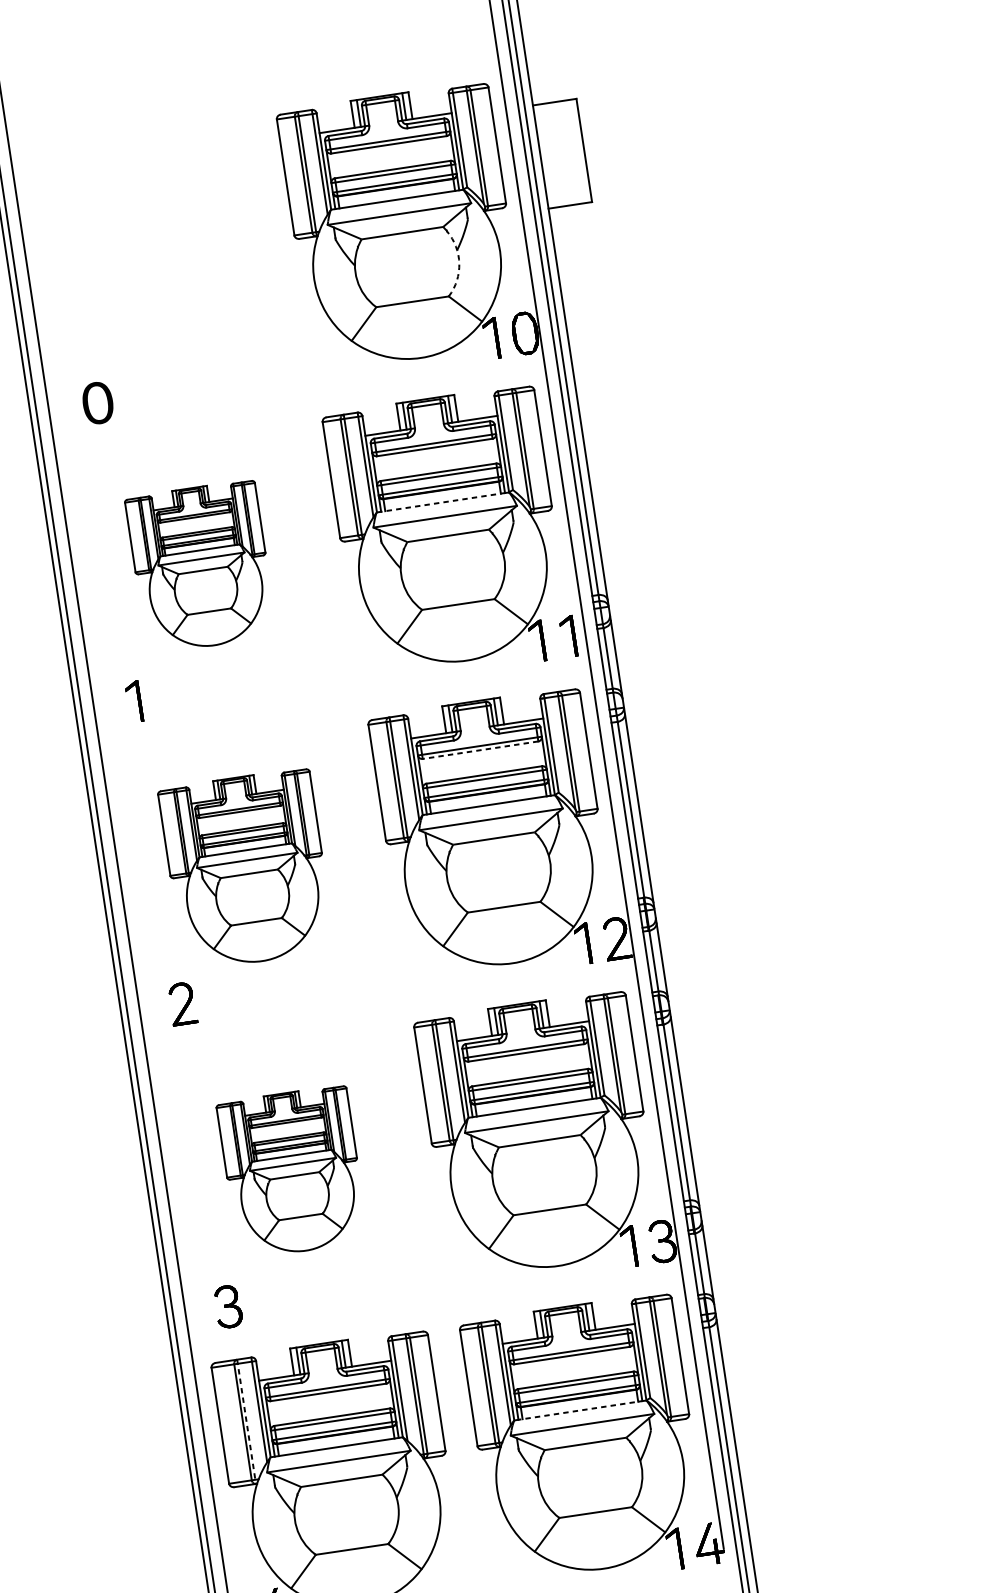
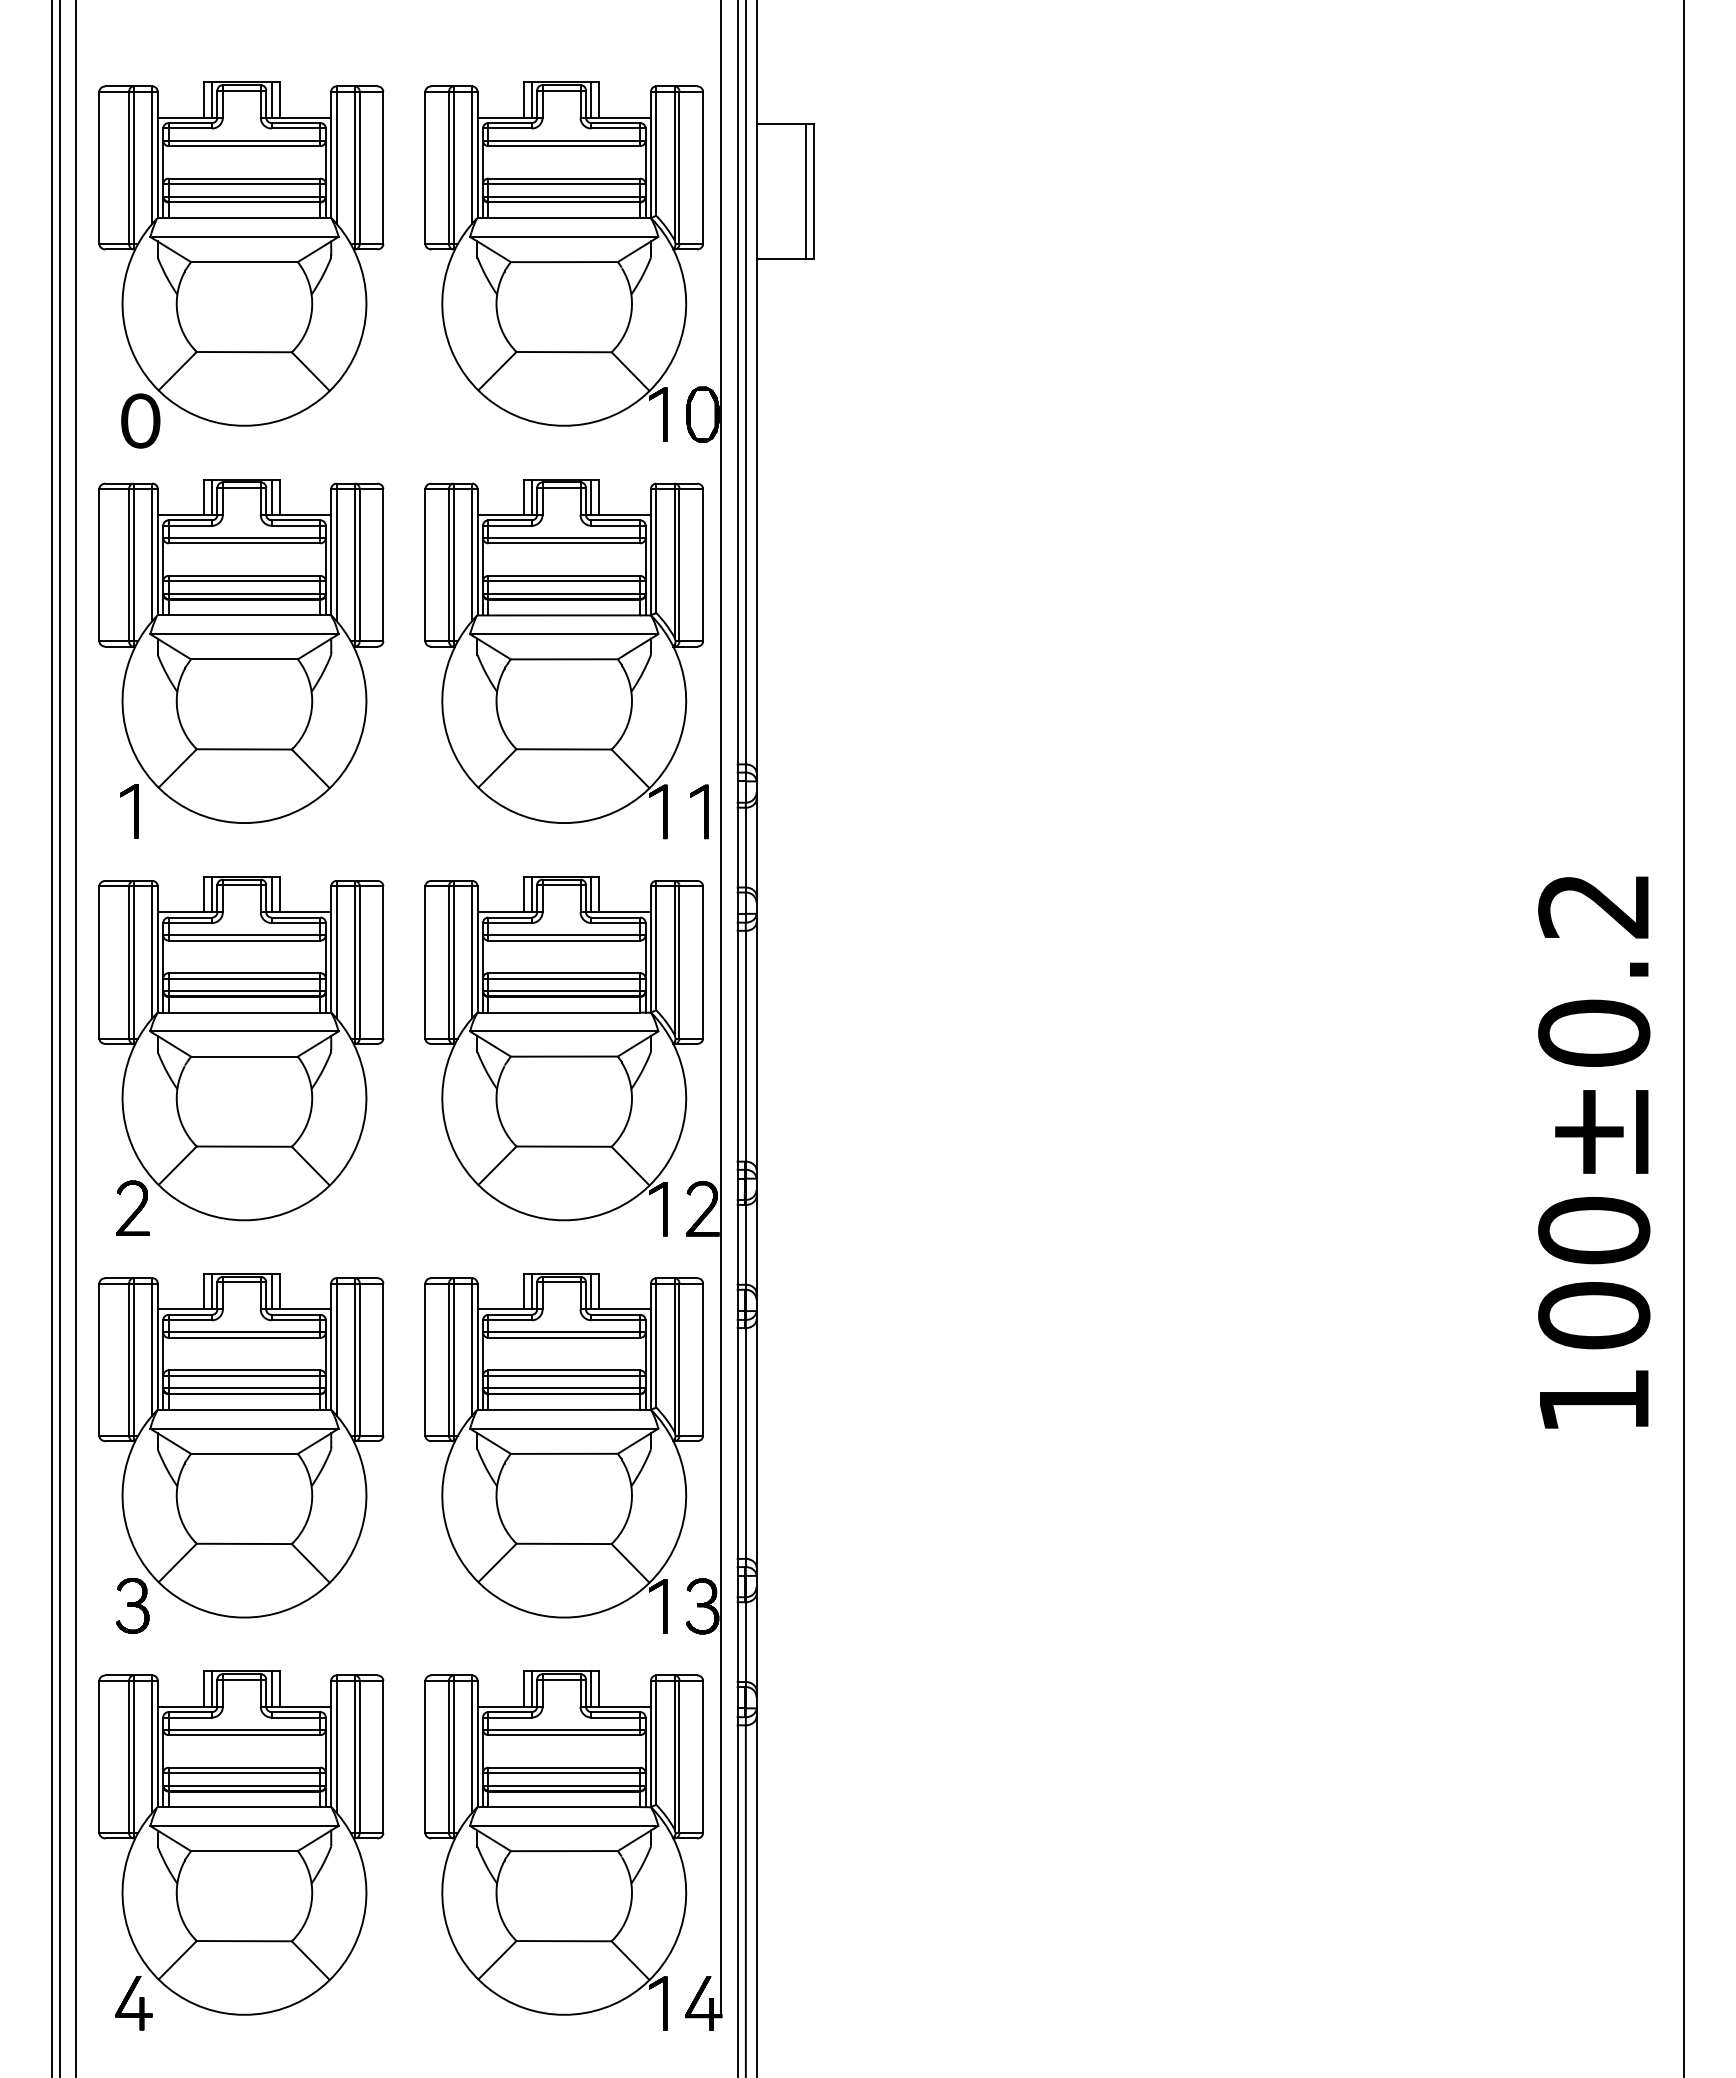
line: (578, 151) -> (806, 191), added
part: (155, 263) -> (241, 253), added
arc: (459, 263) -> (631, 312), dashed -> solid
line: (439, 503) -> (559, 615), dashed -> solid
part: (201, 567) -> (241, 651), size x1.67
line: (480, 750) -> (564, 940), dashed -> solid
part: (247, 869) -> (241, 1048), size x1.43
part: (292, 1172) -> (241, 1445), size x1.67
line: (577, 1411) -> (560, 1807), dashed -> solid
line: (246, 1421) -> (133, 1756), dashed -> solid

